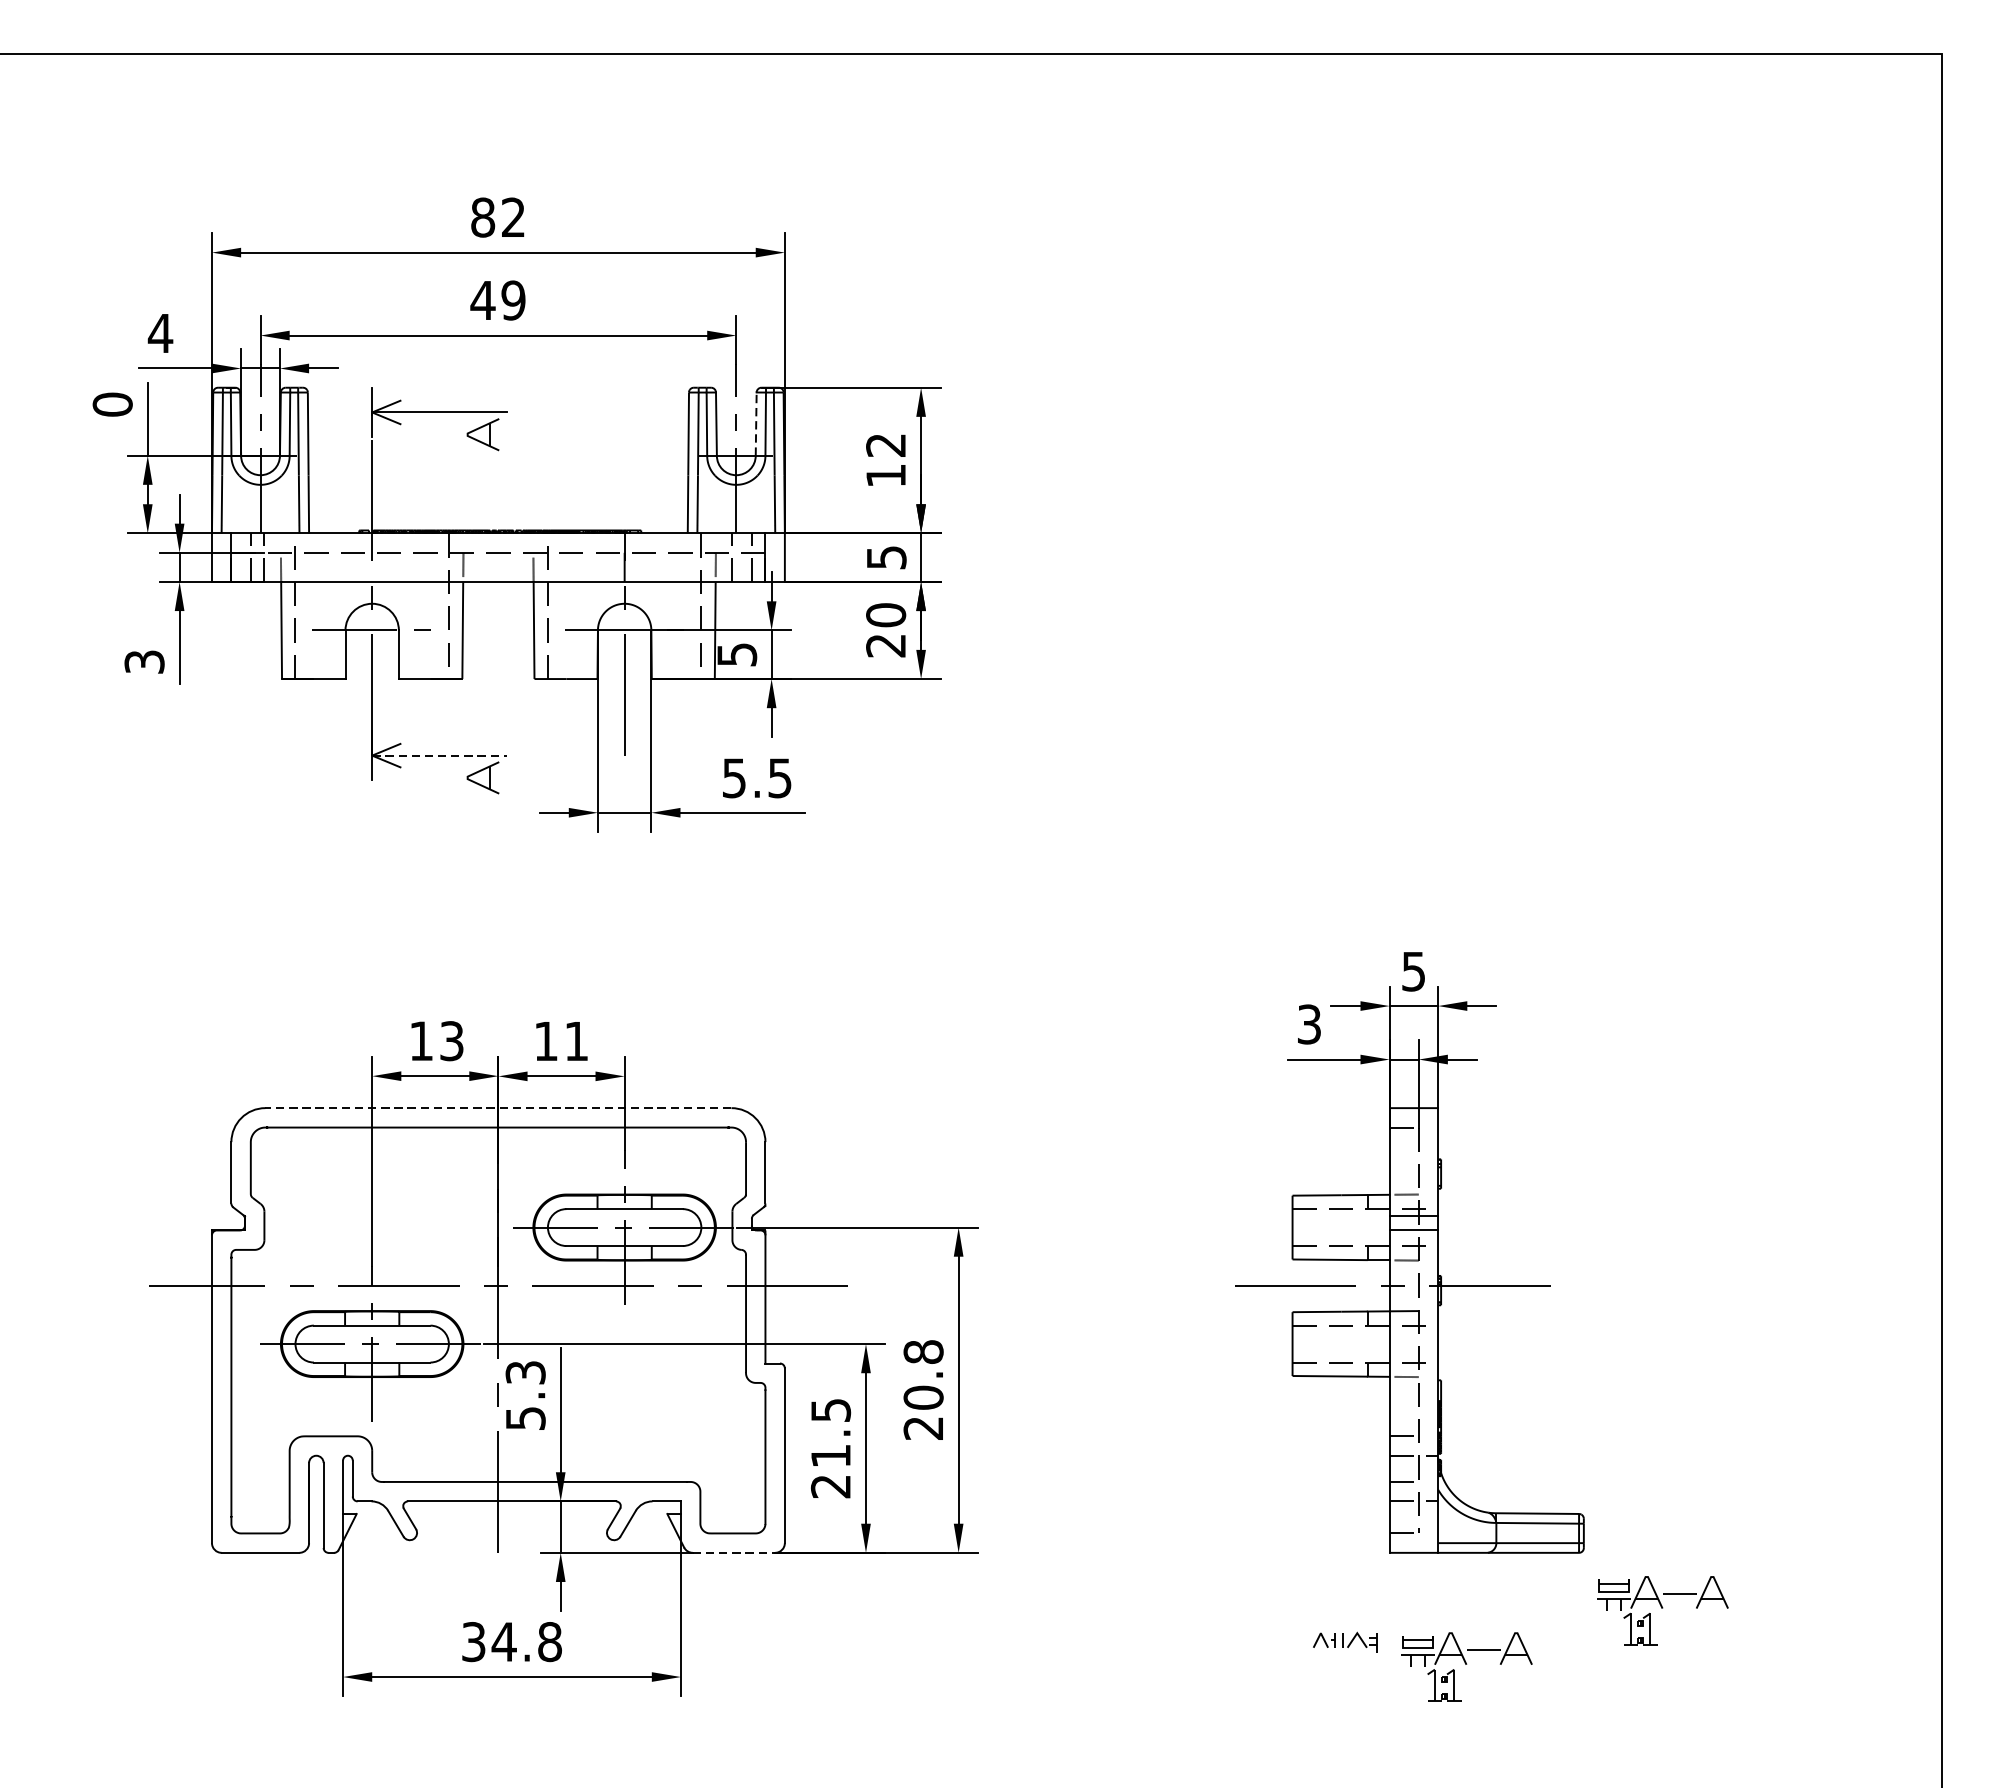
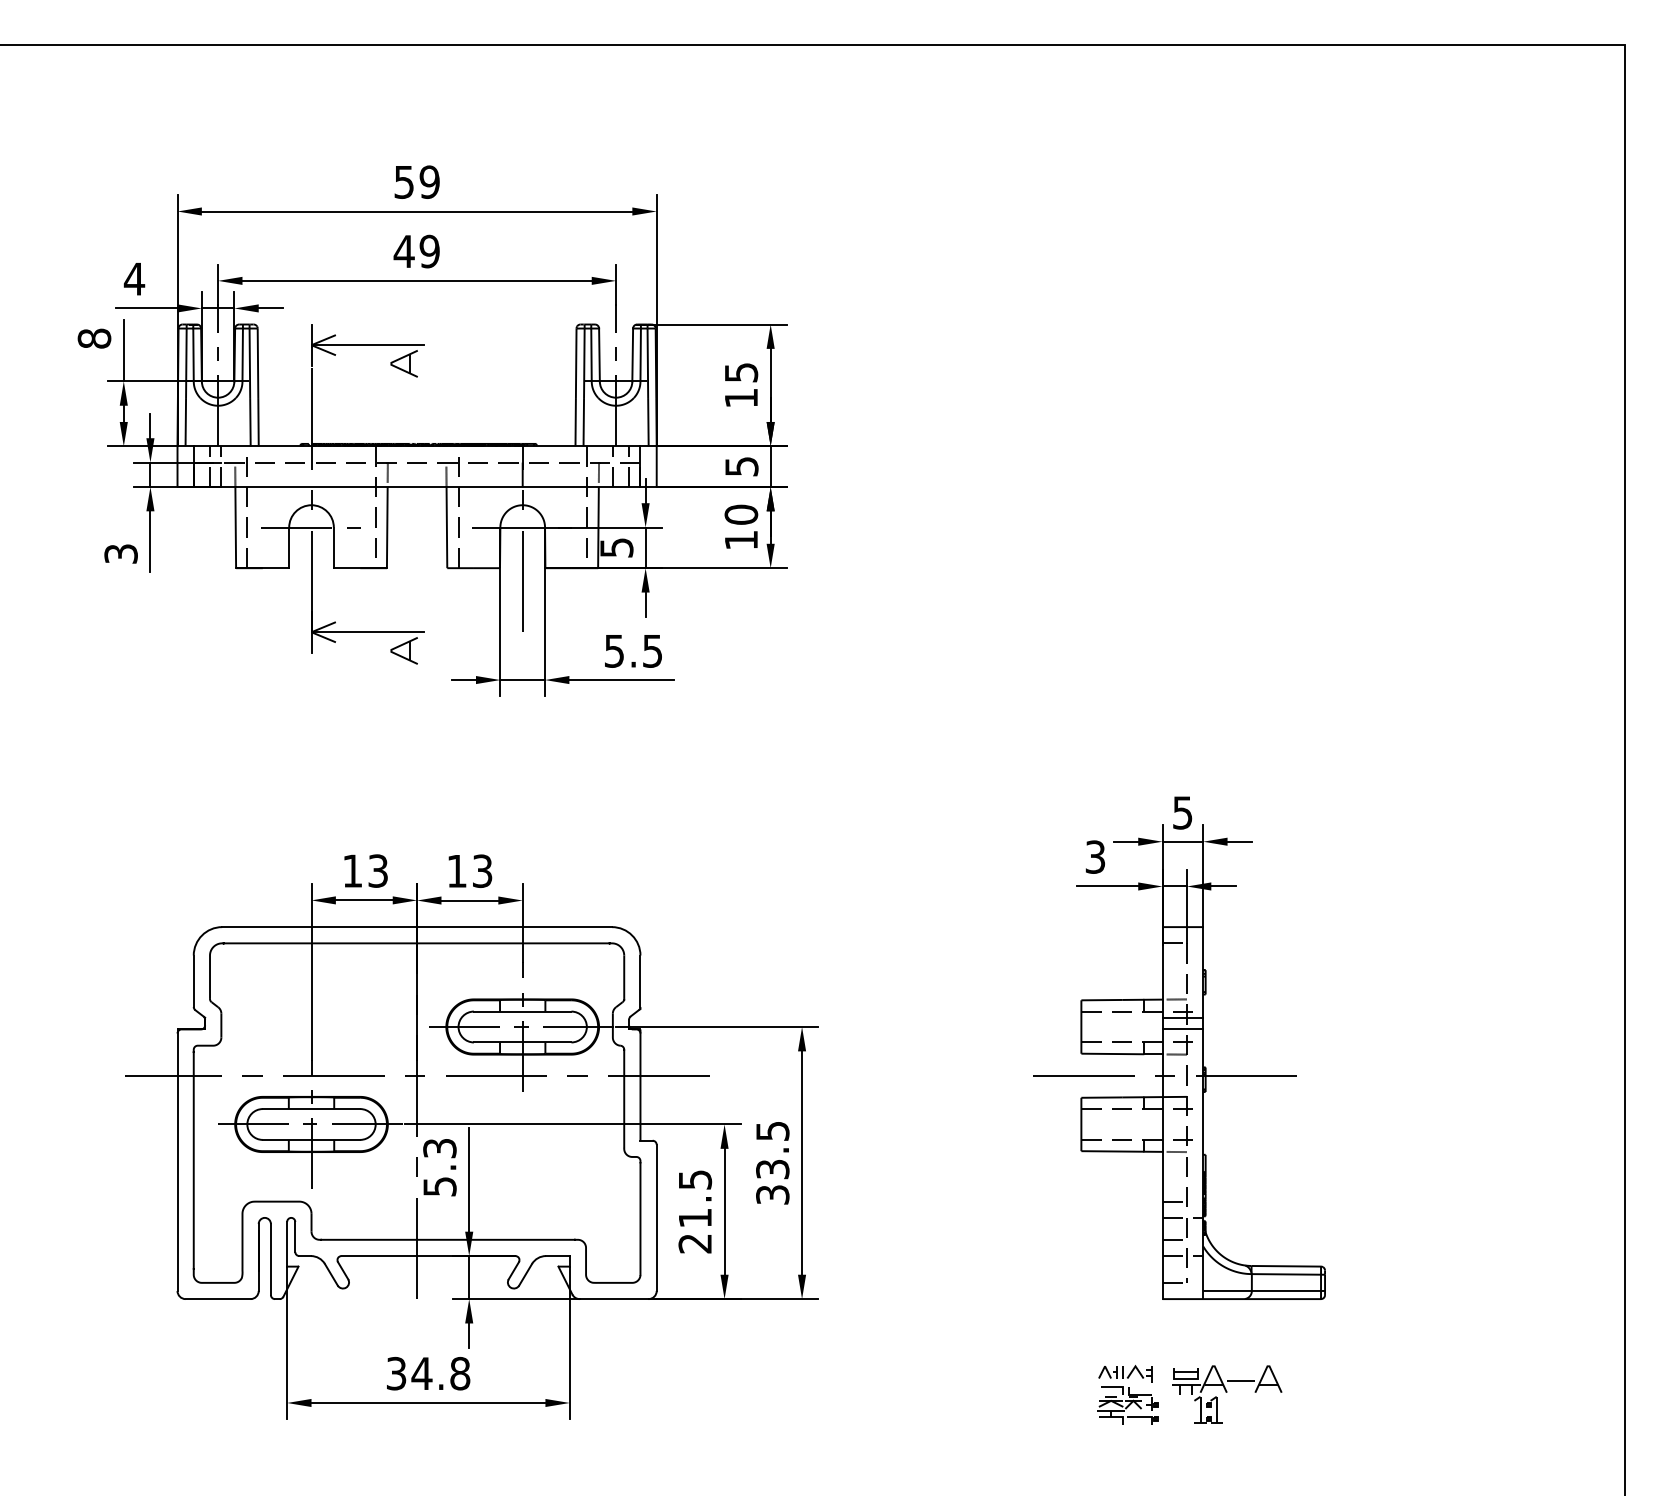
text: (497, 216) -> (416, 181), 82 -> 59
text: (112, 404) -> (94, 338), 0 -> 8
line: (755, 423) -> (632, 354), dashed -> solid
text: (886, 445) -> (741, 372), 12 -> 15
text: (885, 645) -> (740, 540), 20 -> 10
line: (440, 755) -> (368, 632), dashed -> solid
text: (576, 1041) -> (482, 871), 11 -> 13
line: (498, 1108) -> (417, 927), dashed -> solid
text: (923, 1389) -> (772, 1162), 20.8 -> 33.5
line: (734, 1553) -> (614, 1299), dashed -> solid
part: (1663, 1610) -> (1391, 1347), removed
part: (1347, 1680) -> (1127, 1405), added

